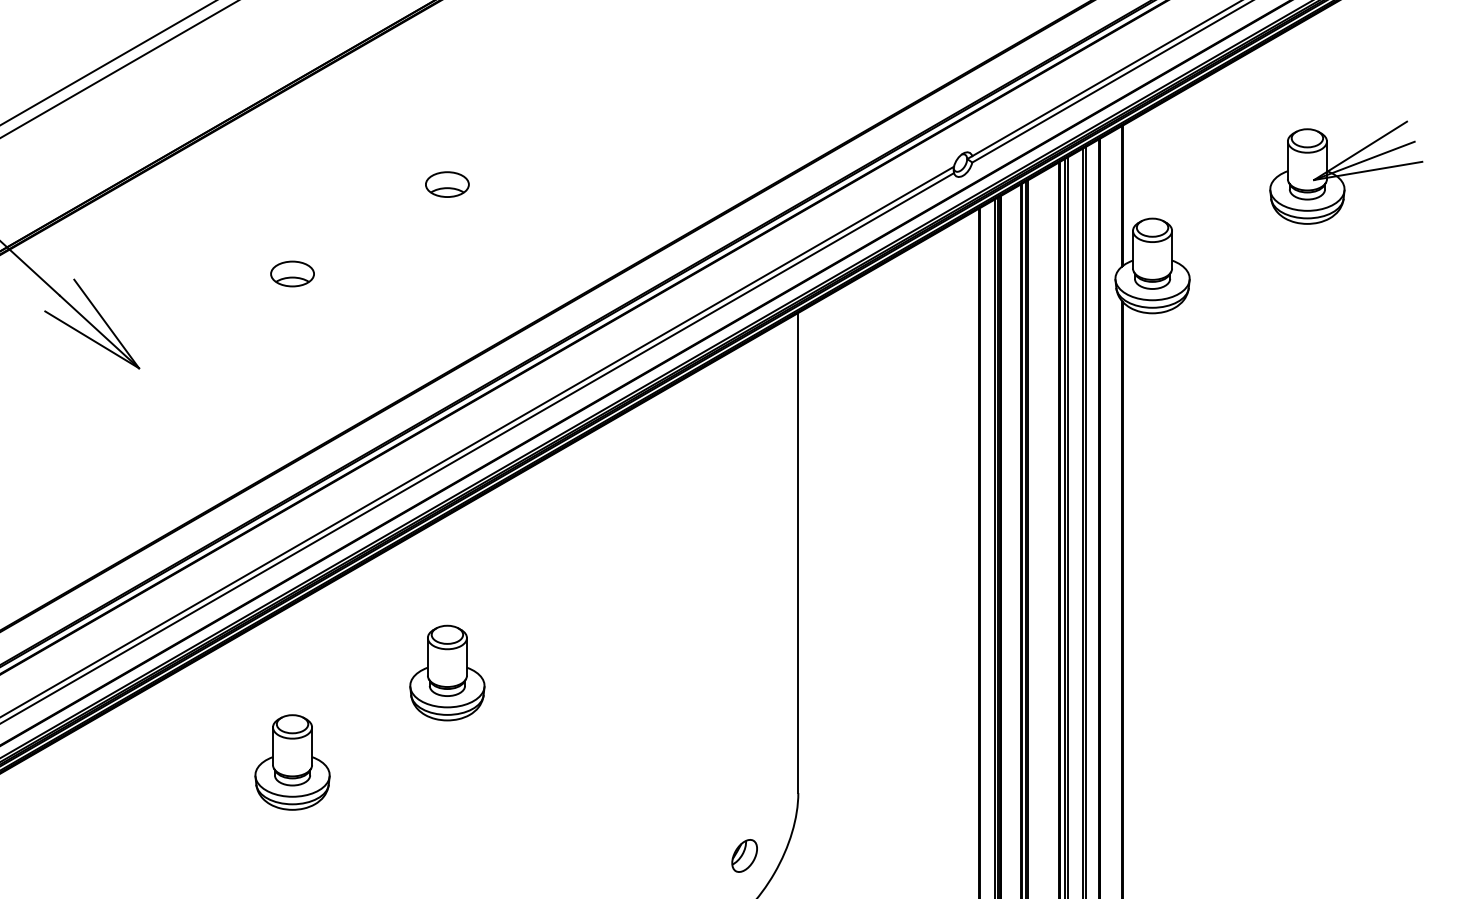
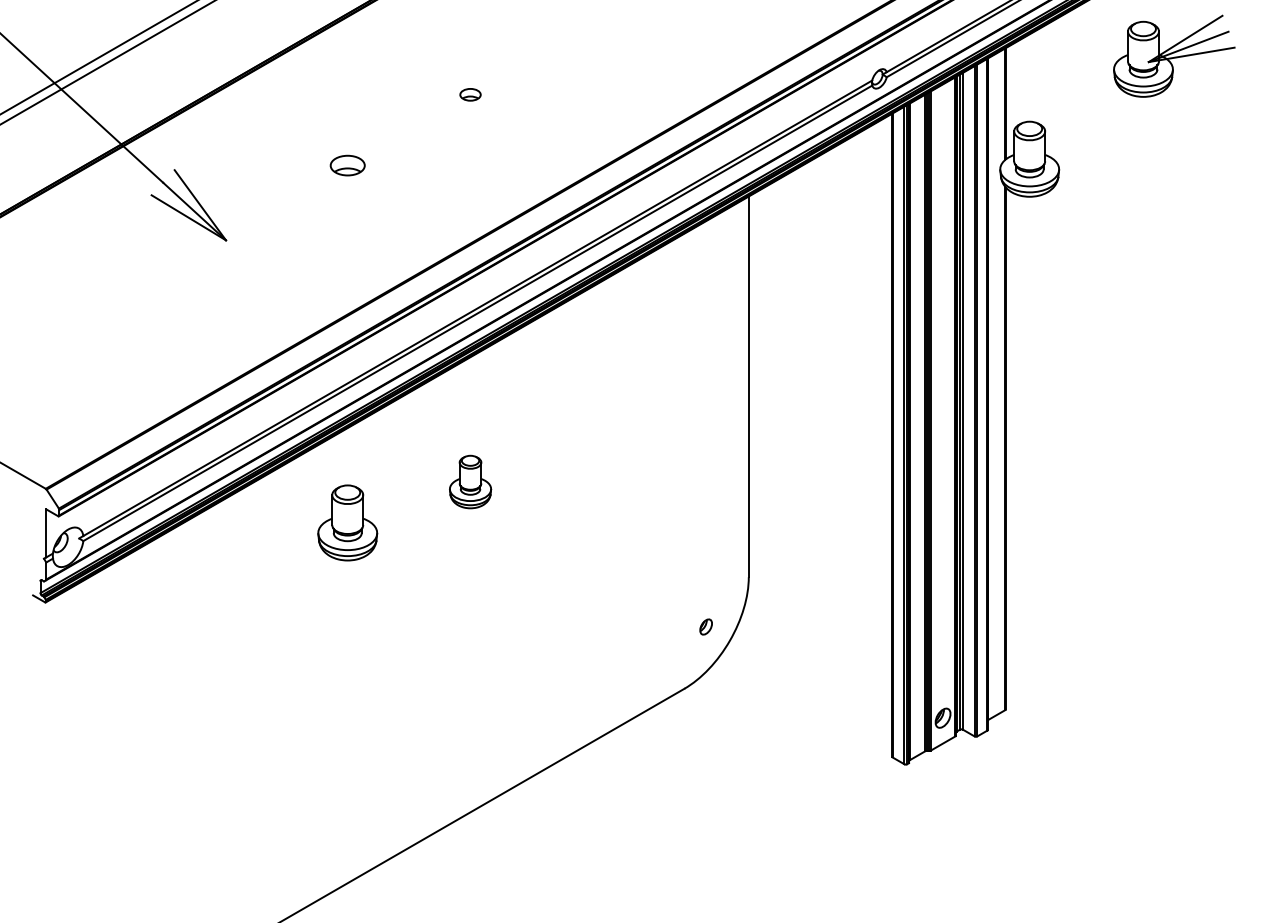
part: (1346, 171) -> (1174, 55), moved
part: (447, 184) -> (470, 94), size x0.6
part: (447, 672) -> (470, 481), size x0.7
part: (292, 761) -> (347, 522), moved
part: (743, 855) -> (705, 626), size x0.6

